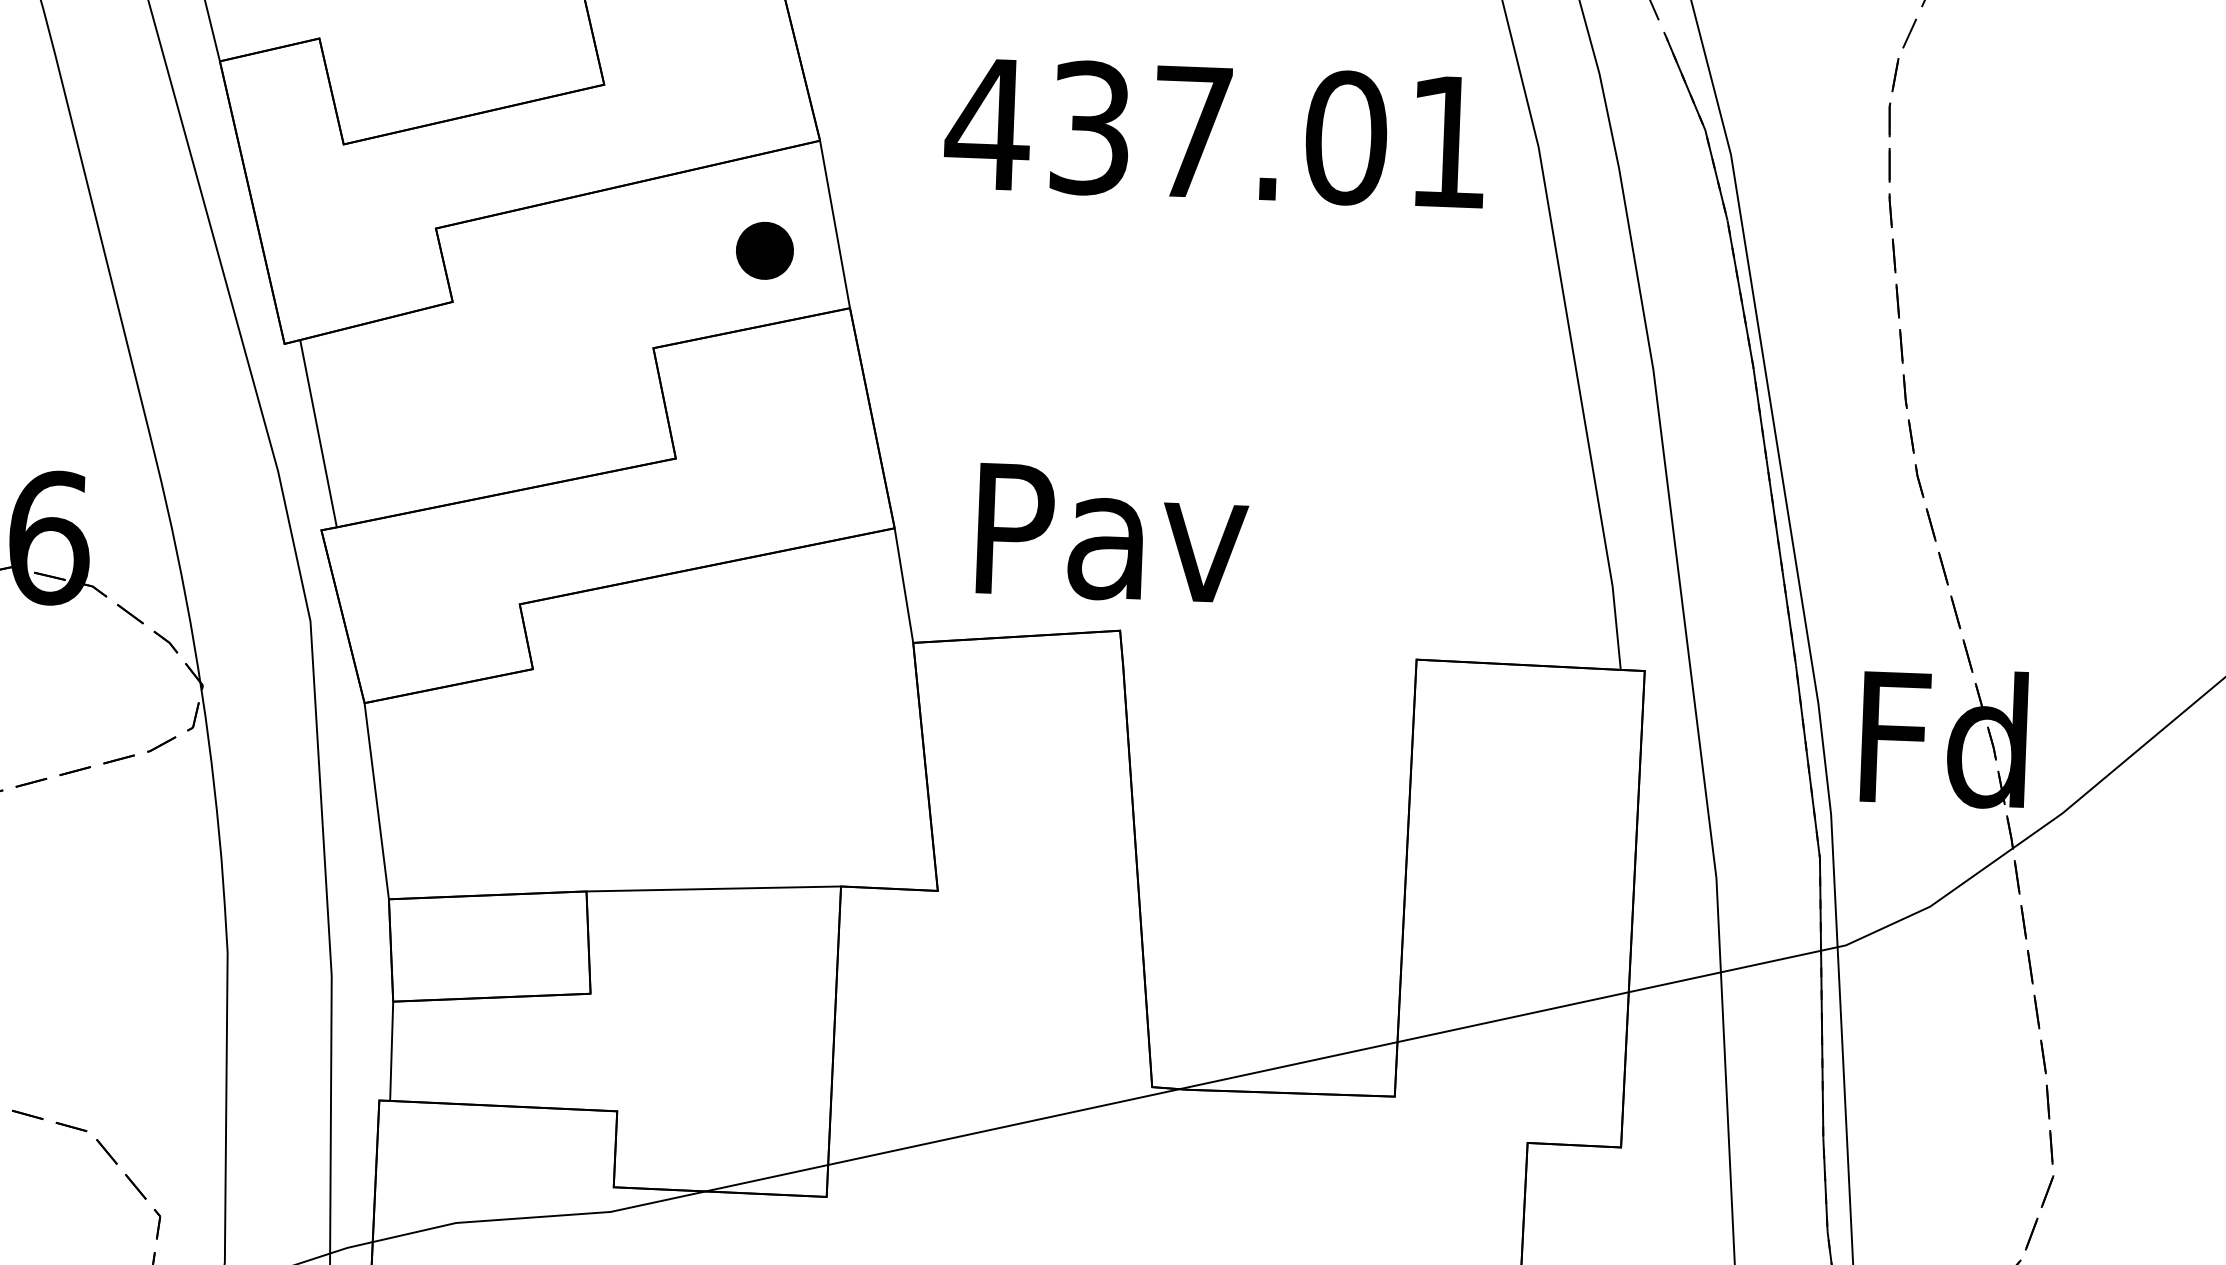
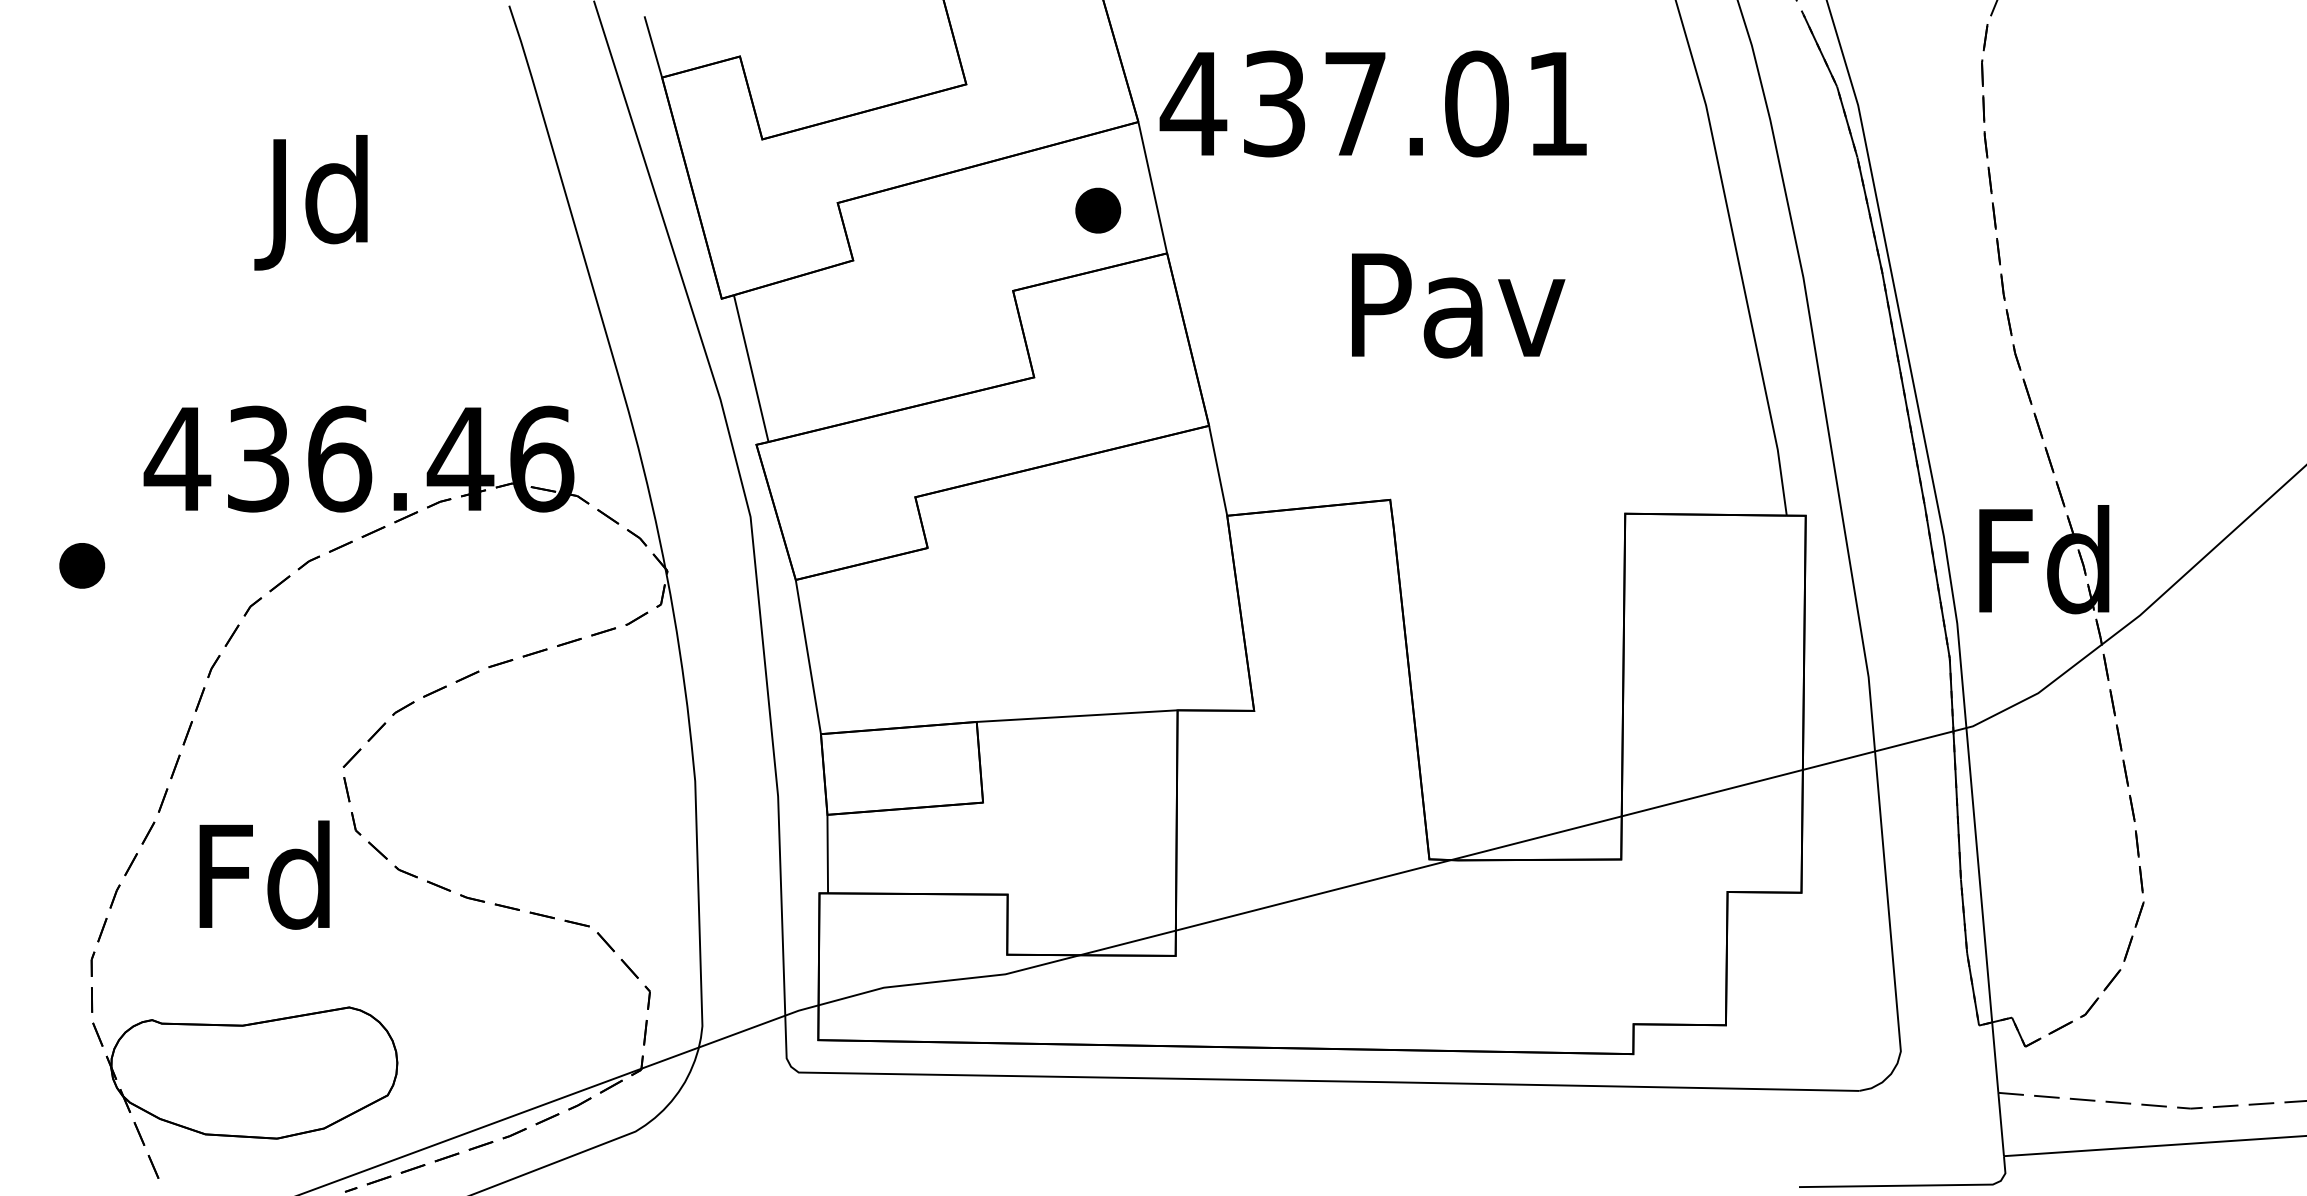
text: (1214, 132) -> (1372, 103), moved
text: (1112, 533) -> (1458, 305), moved

